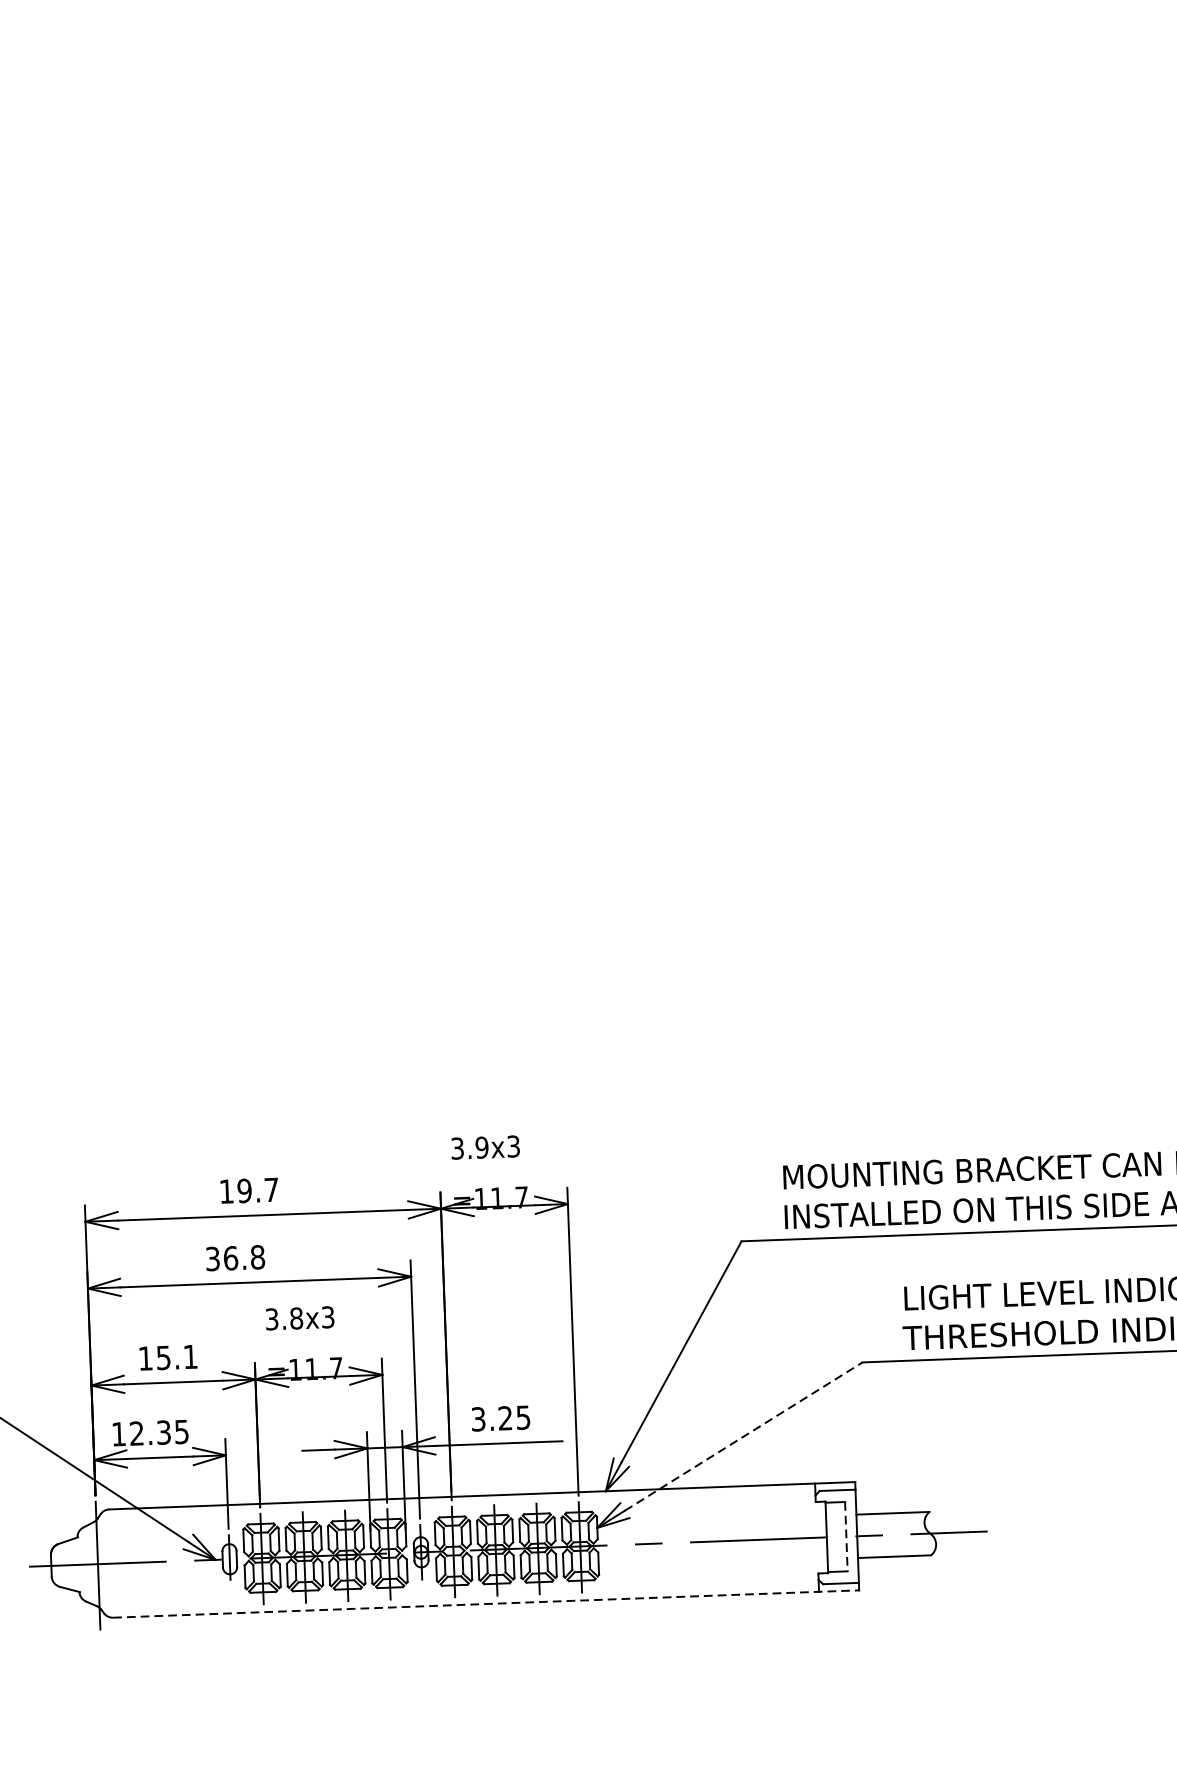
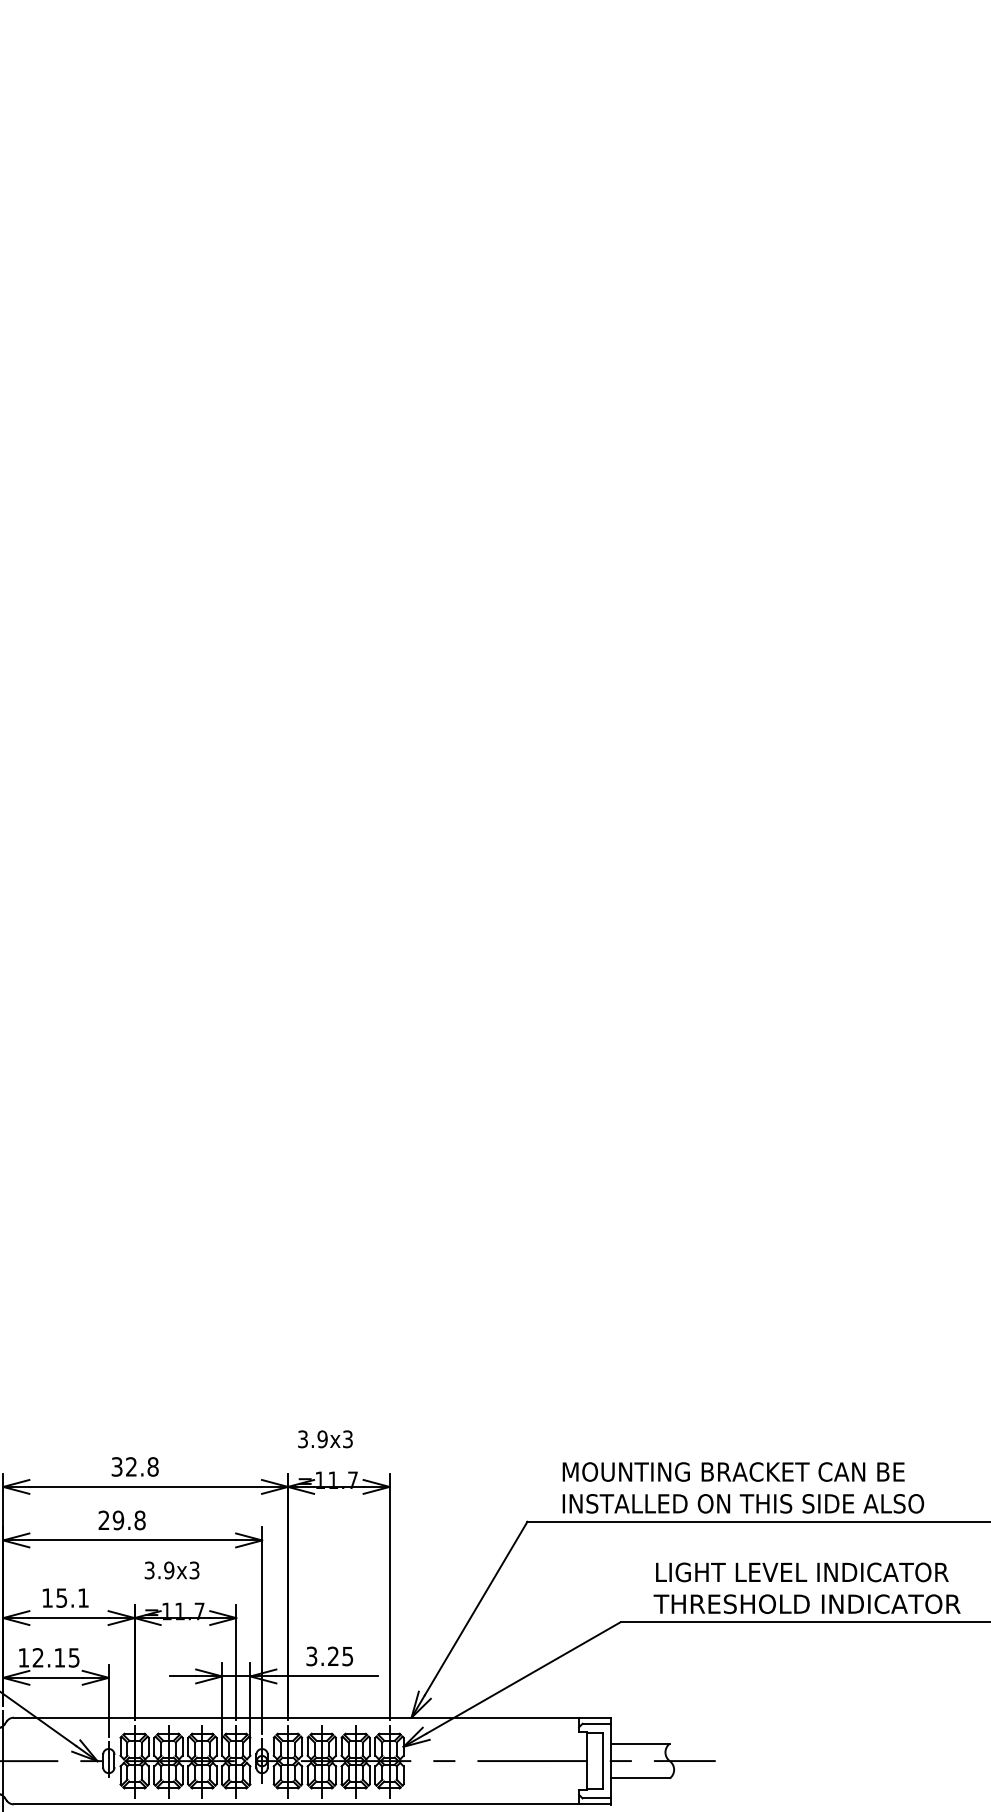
text: (248, 1190) -> (134, 1466), 19.7 -> 32.8
text: (222, 1258) -> (111, 1520), 36.8 -> 29.8
text: (296, 1318) -> (169, 1570), 3.8x3 -> 3.9x3
text: (163, 1432) -> (59, 1657), 12.35 -> 12.15
line: (743, 1435) -> (523, 1677), dashed -> solid
line: (846, 1537) -> (602, 1761), dashed -> solid
line: (486, 1604) -> (312, 1804), dashed -> solid

